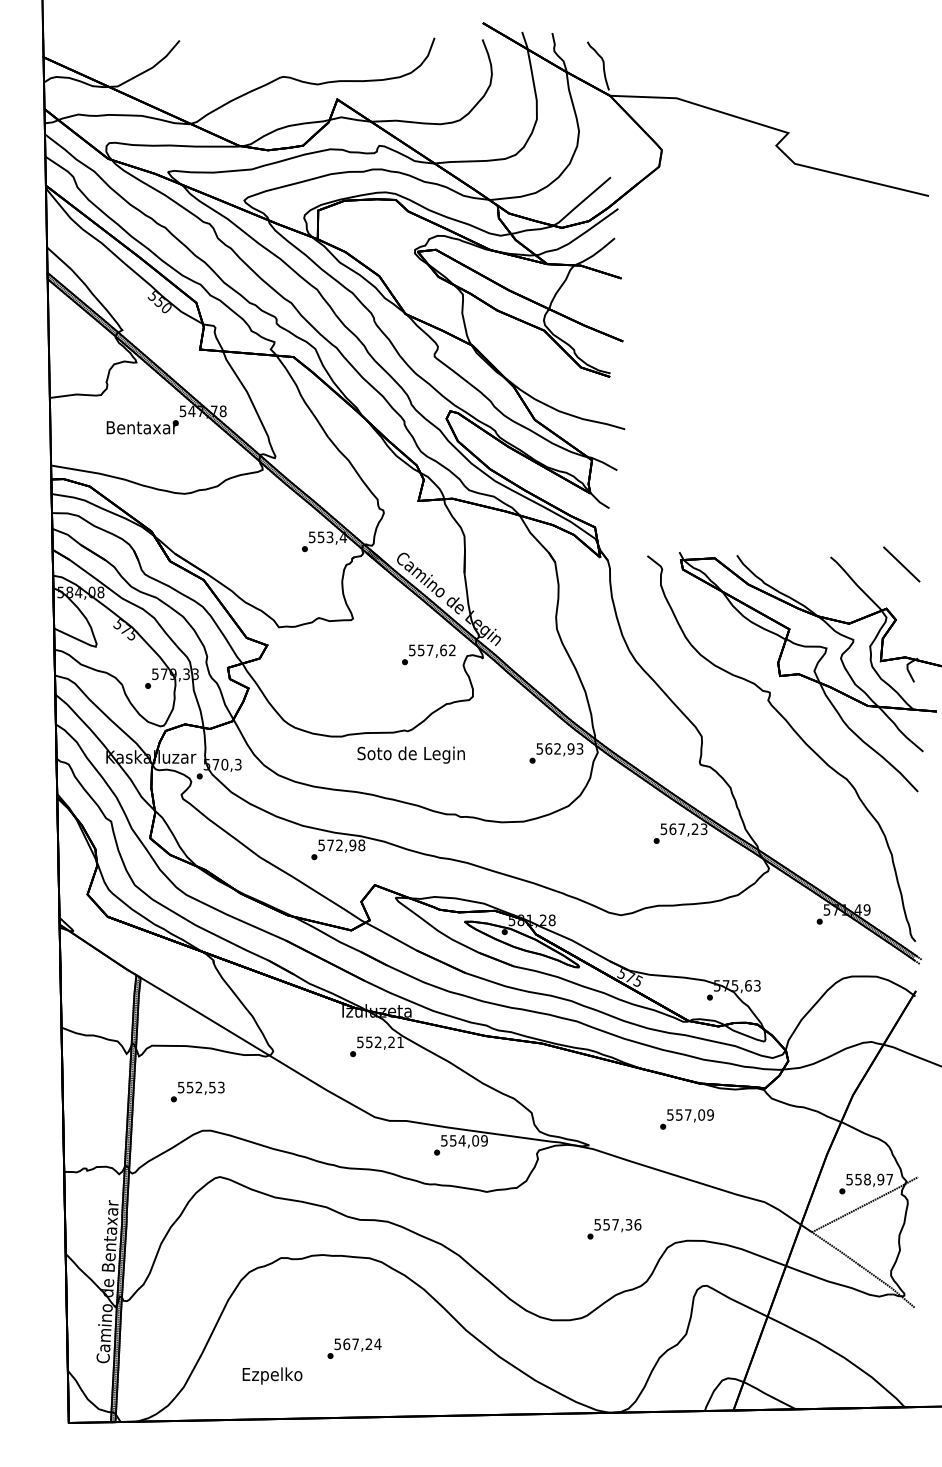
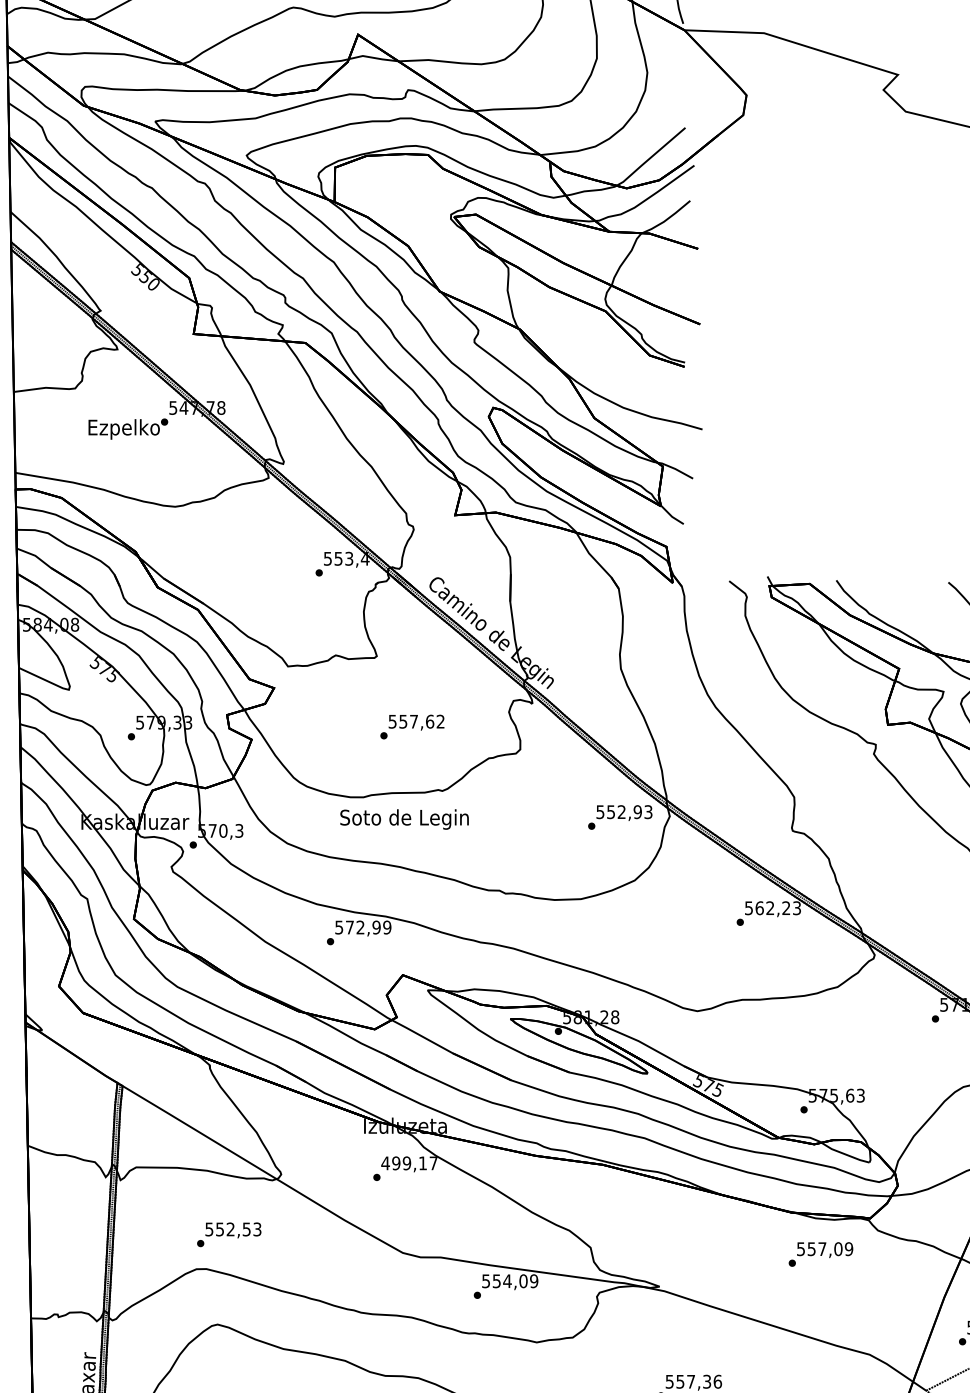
text: (142, 428) -> (124, 428), Bentaxar -> Ezpelko
text: (428, 654) -> (412, 726), moved
text: (548, 748) -> (610, 811), 562,93 -> 552,93
text: (410, 754) -> (403, 818), moved
text: (681, 828) -> (770, 907), 567,23 -> 562,23
text: (361, 845) -> (386, 927), 572,98 -> 572,99
text: (379, 1042) -> (408, 1163), 552,21 -> 499,17
text: (197, 1091) -> (228, 1234), moved
text: (686, 1119) -> (820, 1254), moved

